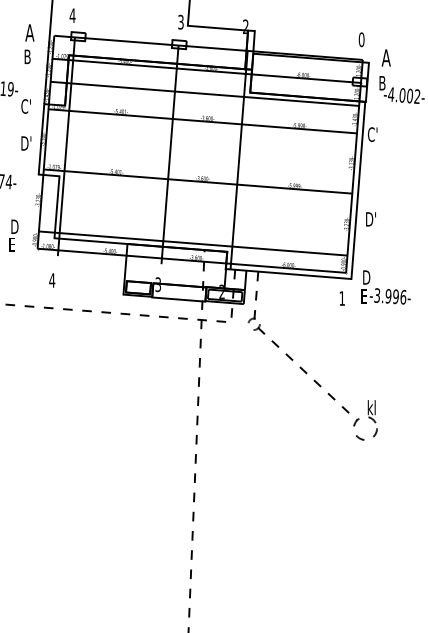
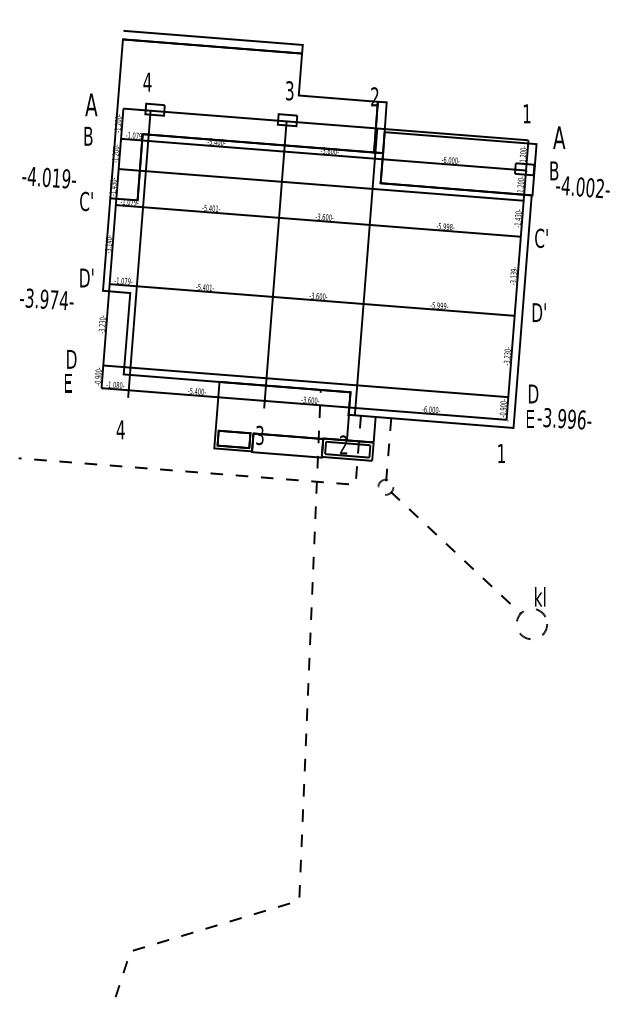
text: (361, 39) -> (526, 113), 0 -> 1
text: (26, 143) -> (86, 277), moved
text: (370, 219) -> (538, 312), moved
text: (386, 287) -> (559, 406), moved

